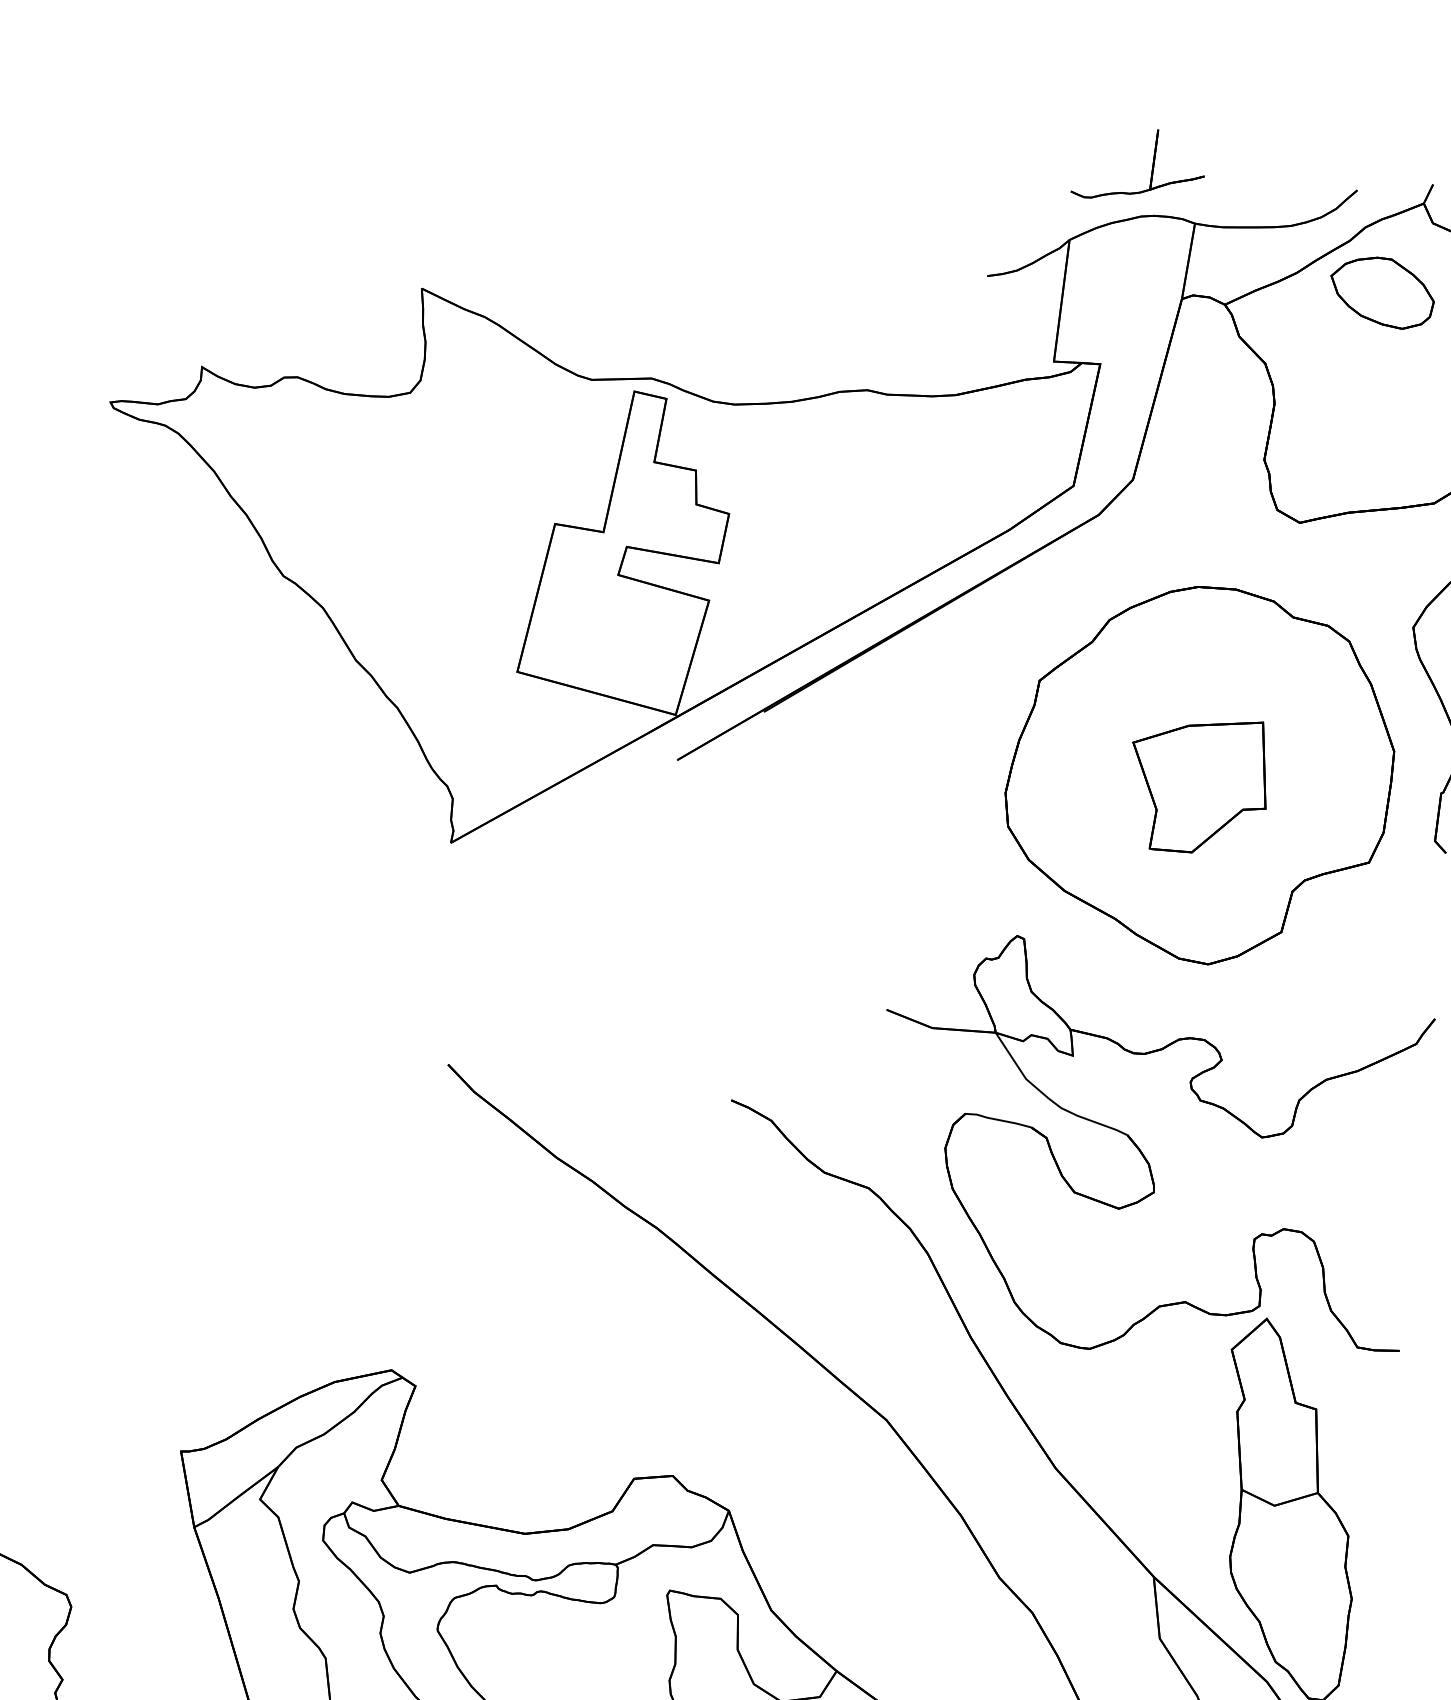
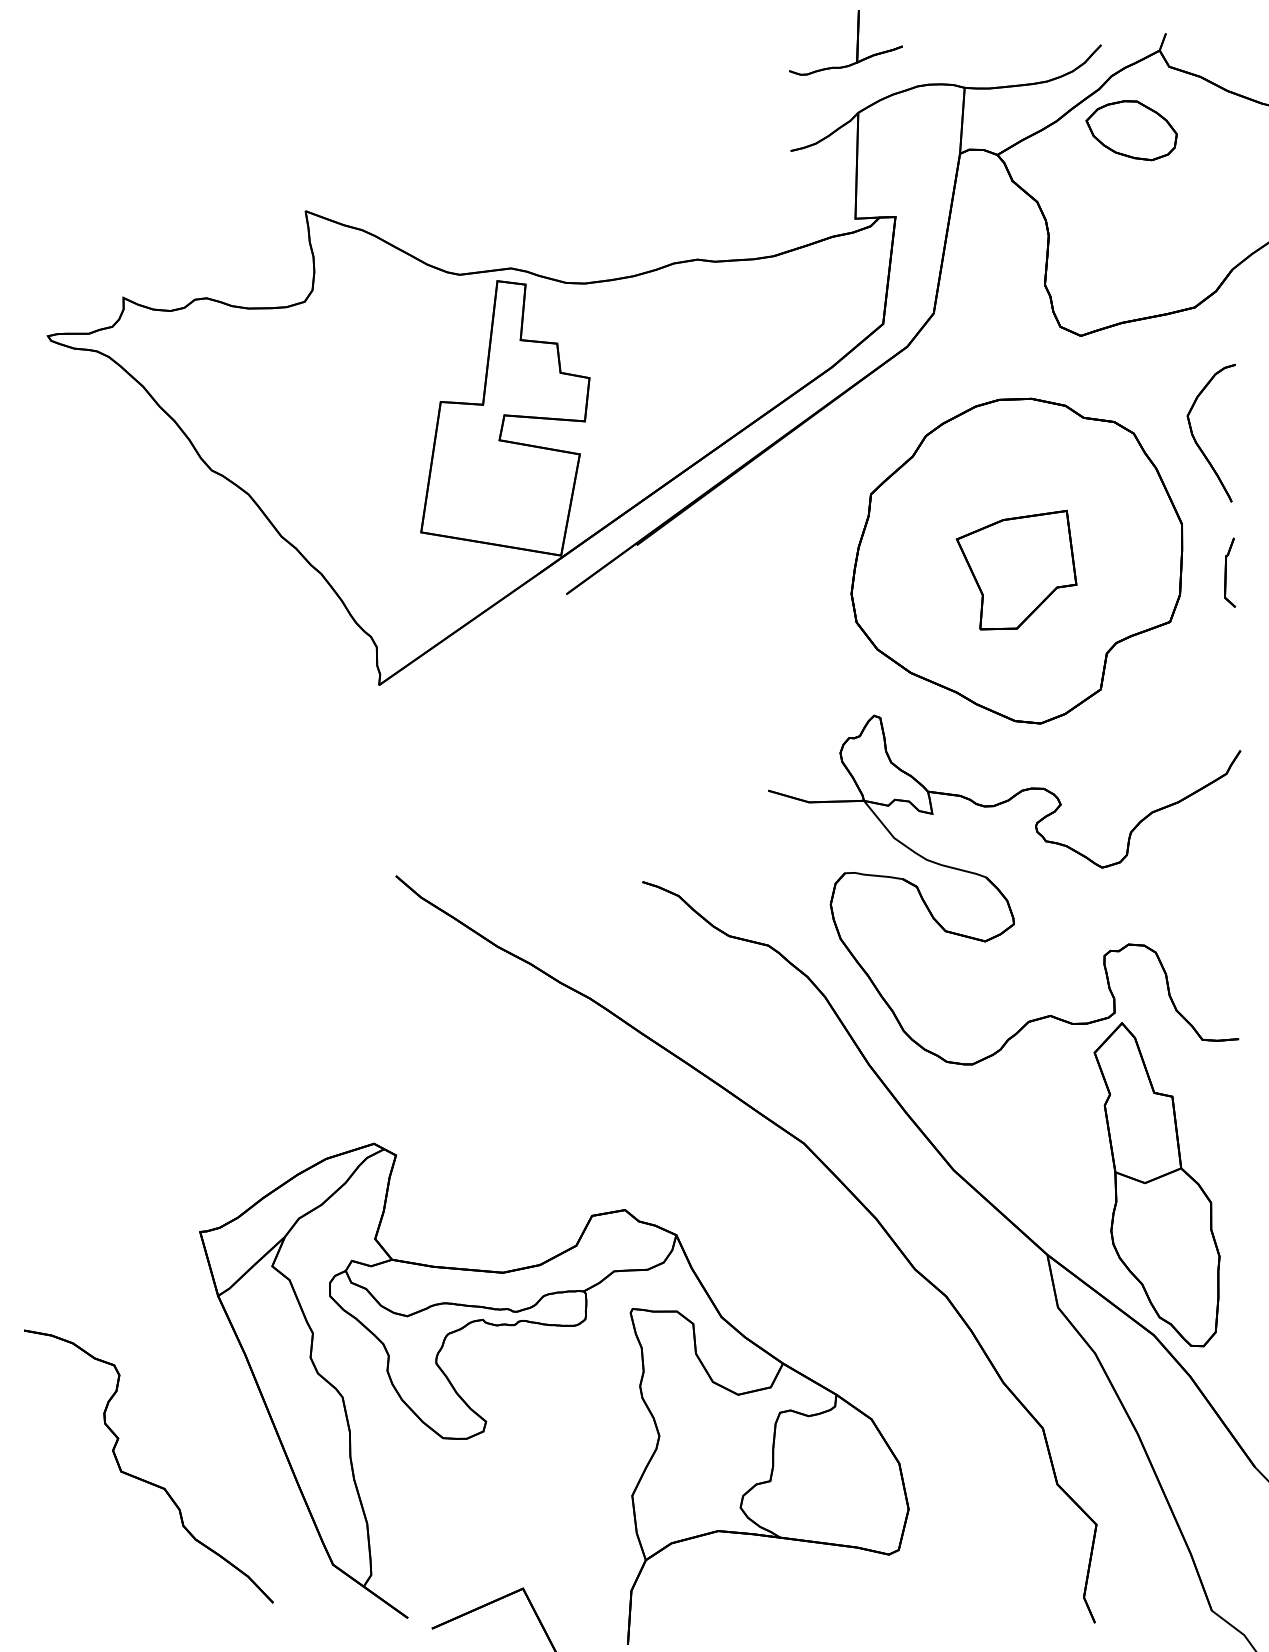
part: (1151, 166) -> (856, 42), moved

